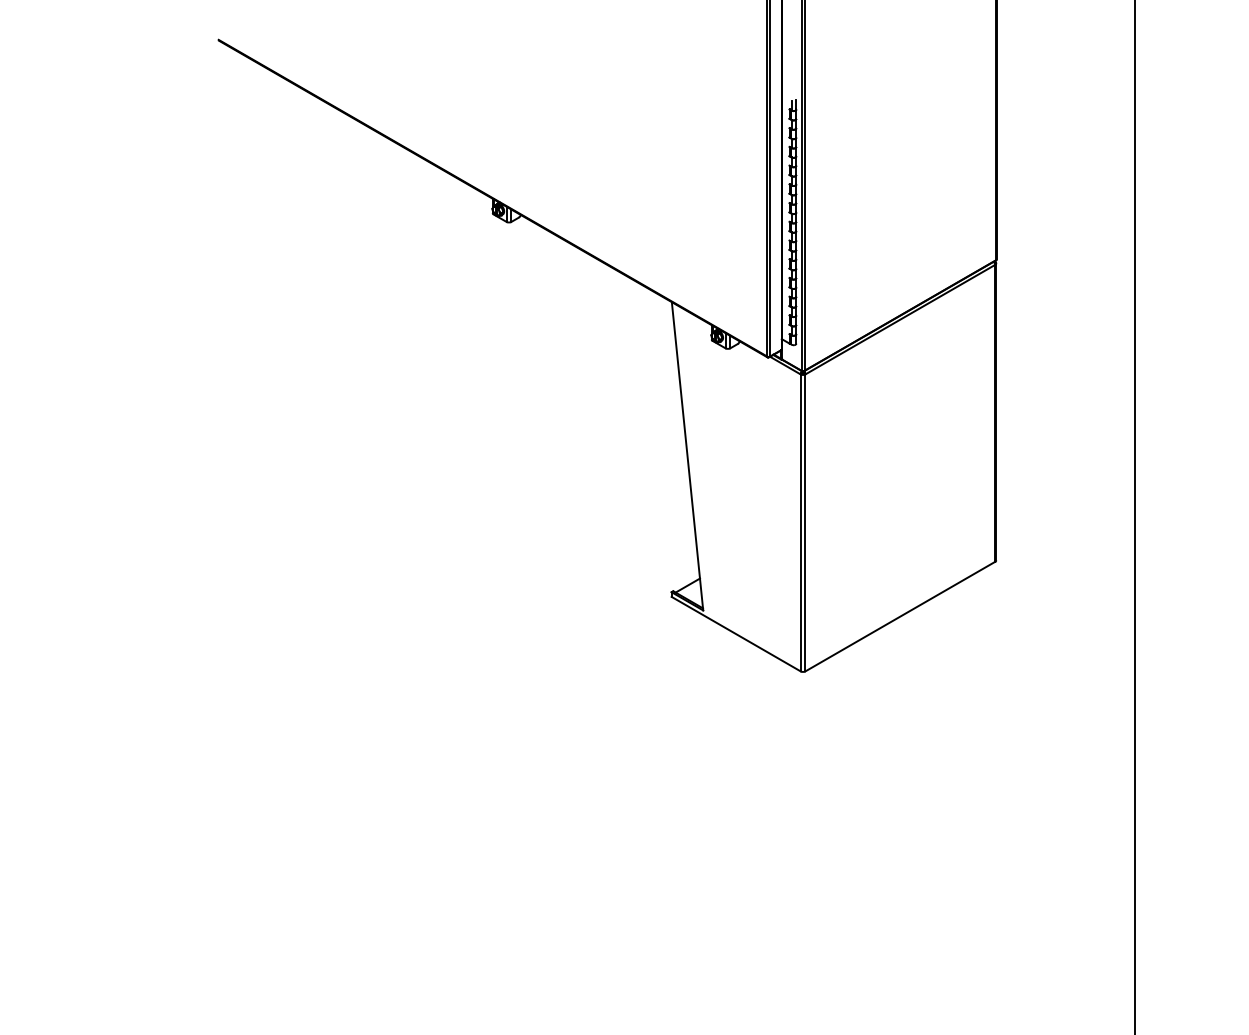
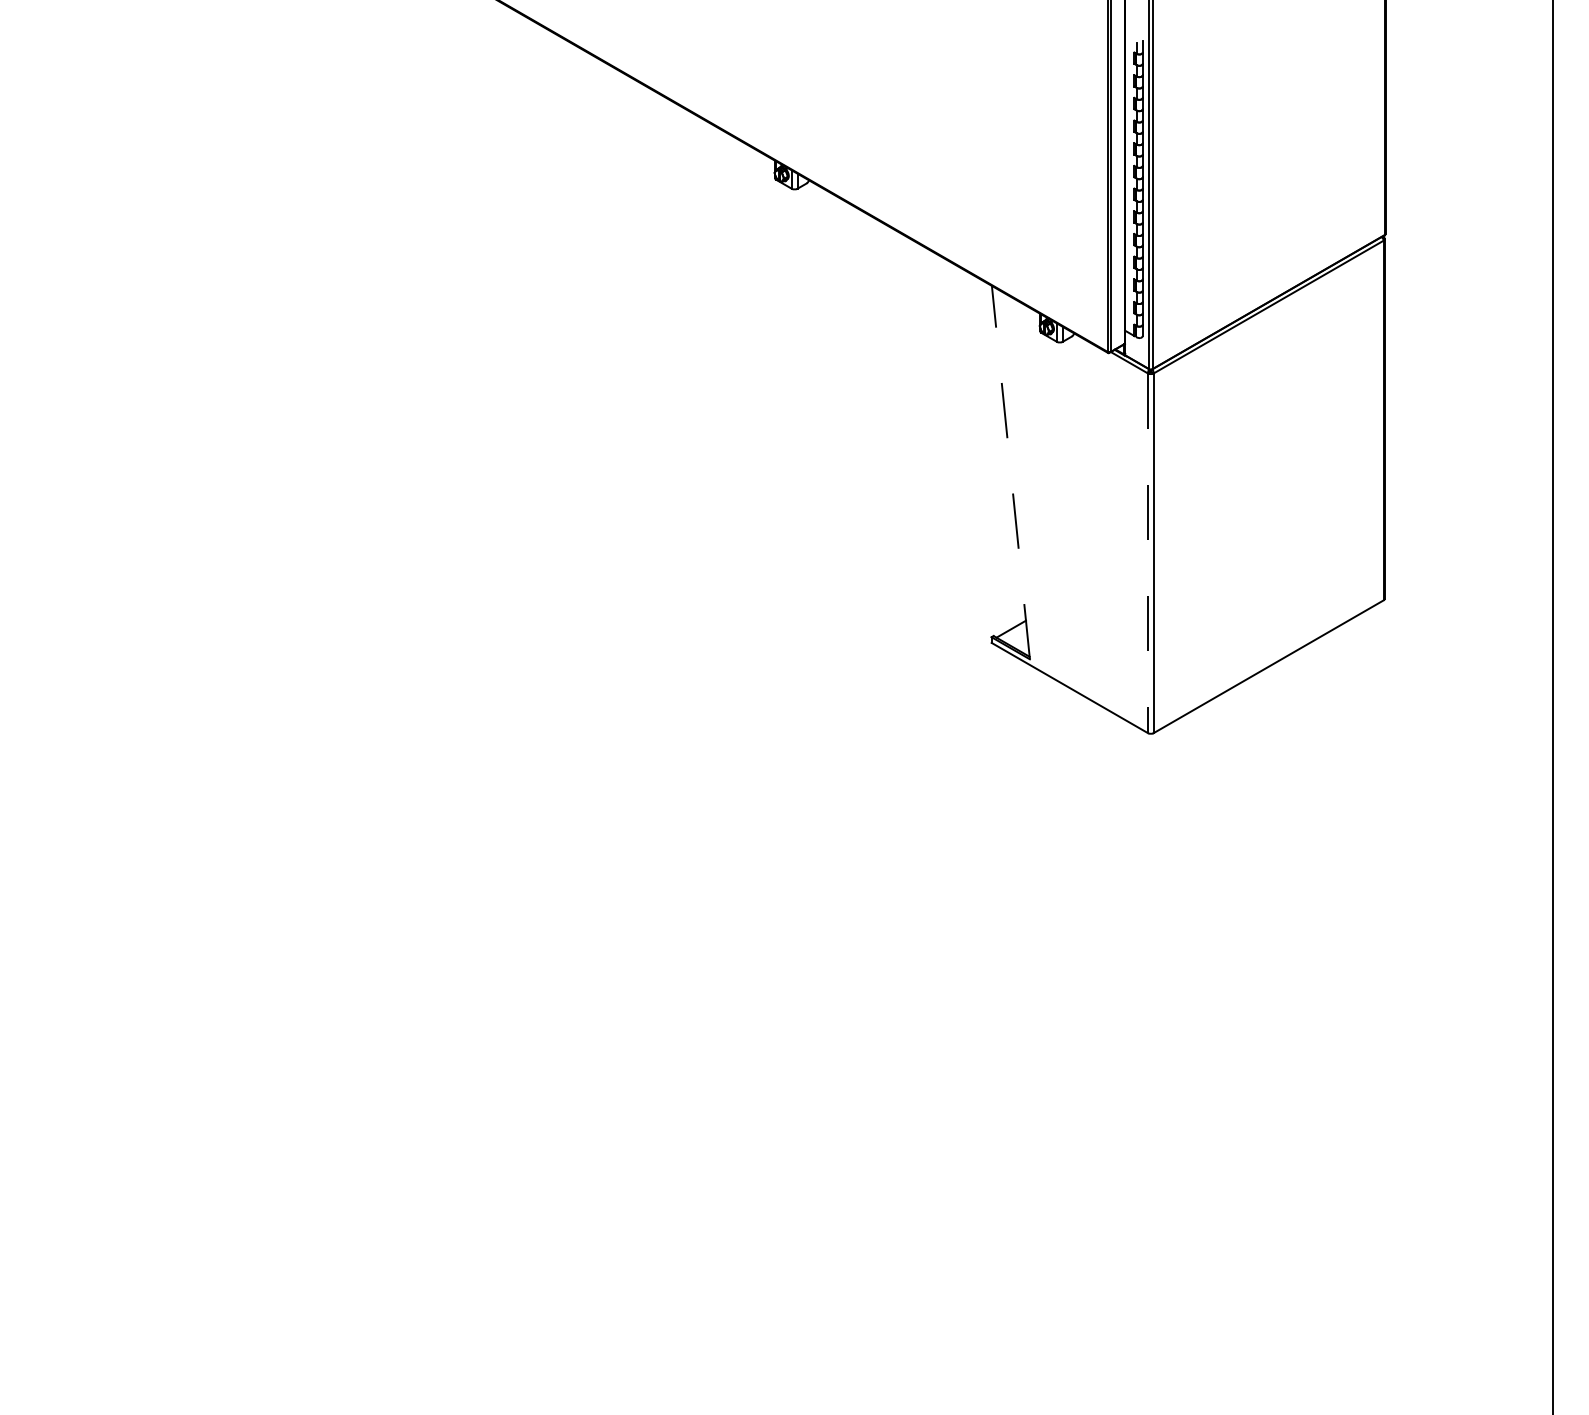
line: (687, 456) -> (1010, 472), solid -> dashed
line: (801, 523) -> (1148, 553), solid -> dashed

